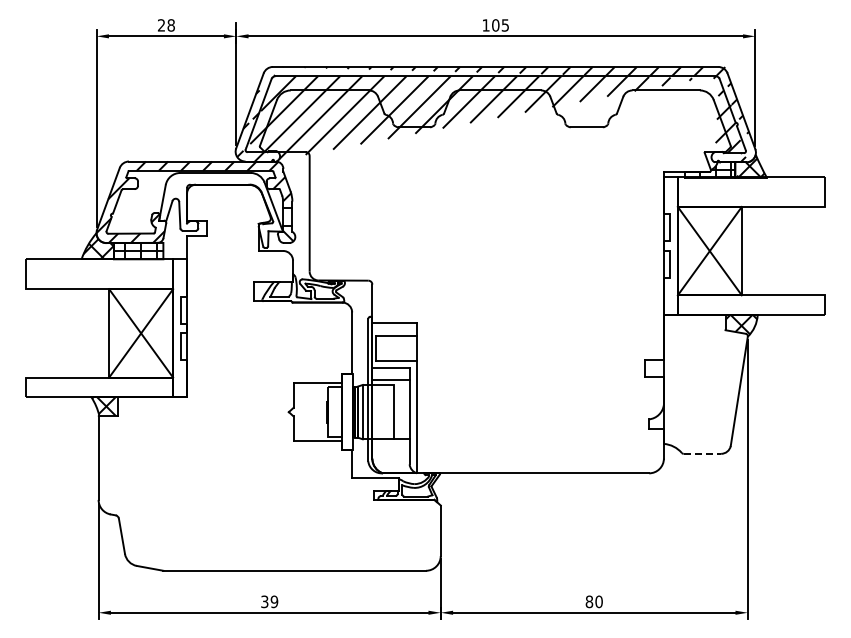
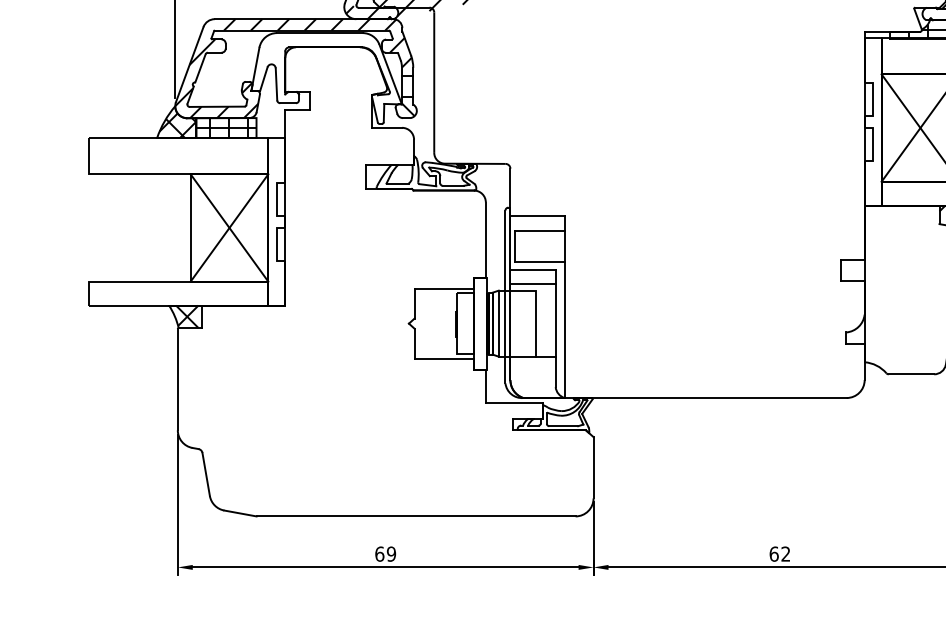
line: (702, 453) -> (911, 373), dashed -> solid
text: (264, 601) -> (379, 553), 39 -> 69
text: (593, 601) -> (779, 553), 80 -> 62

